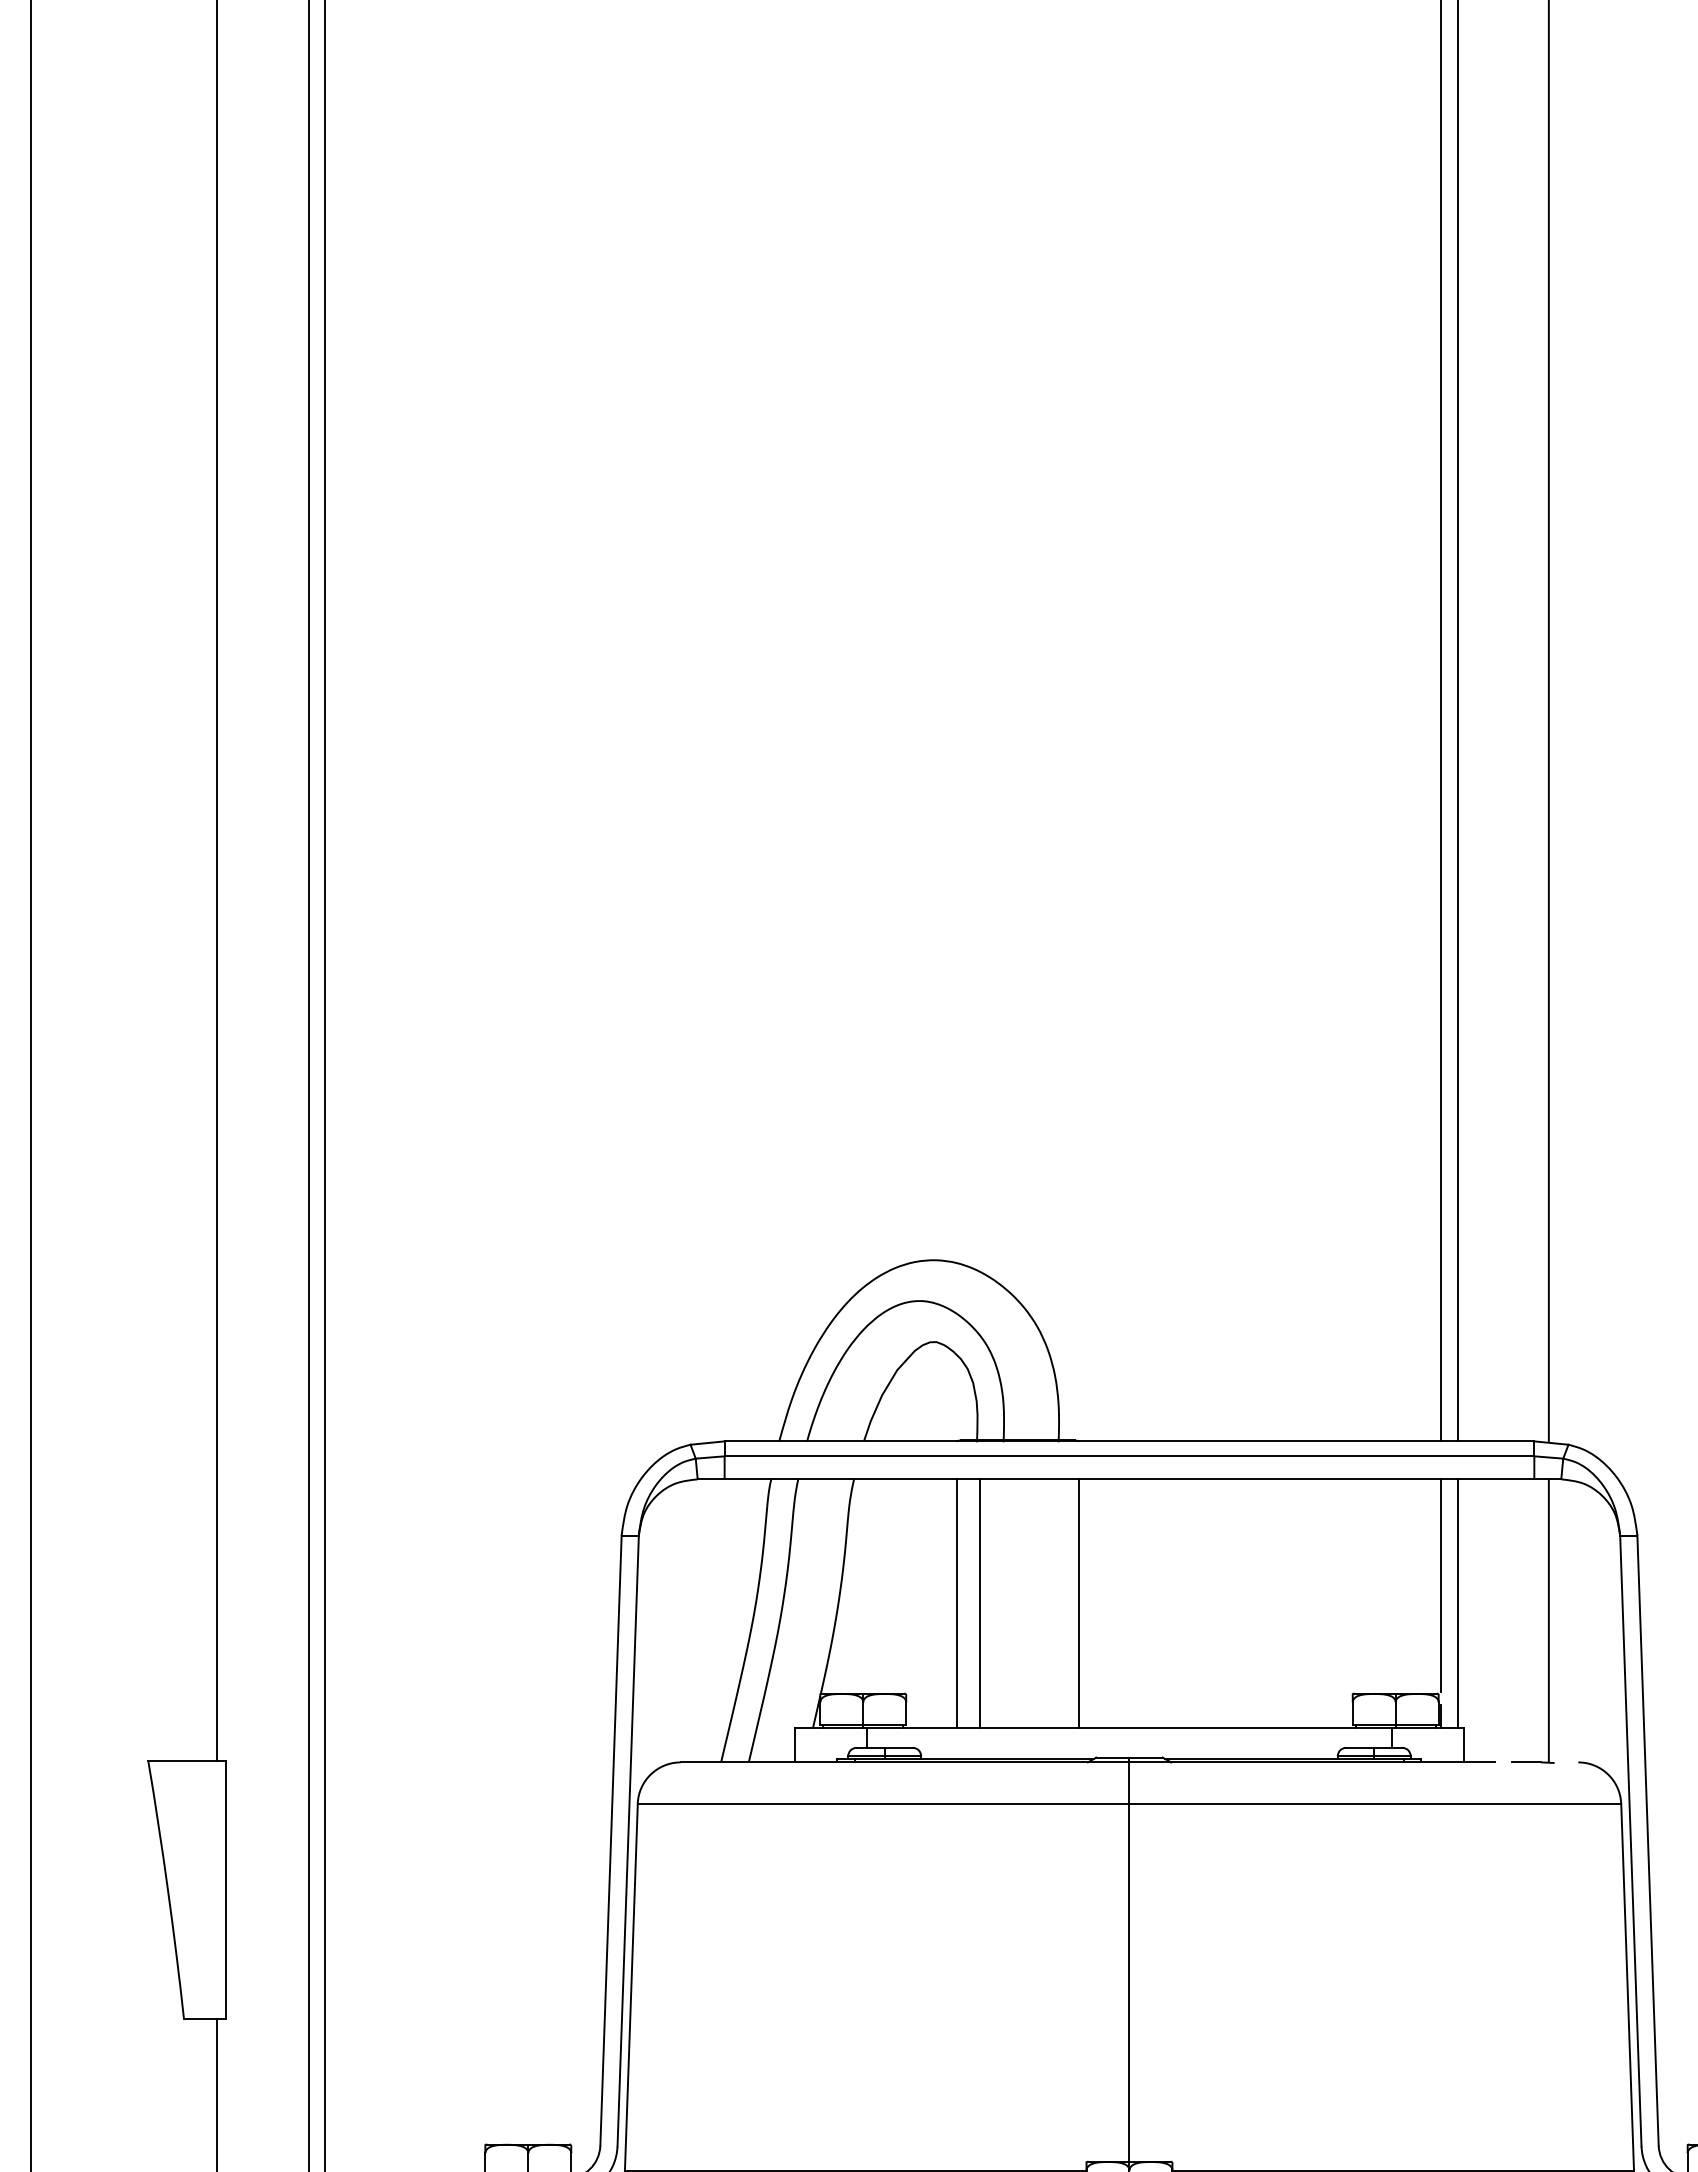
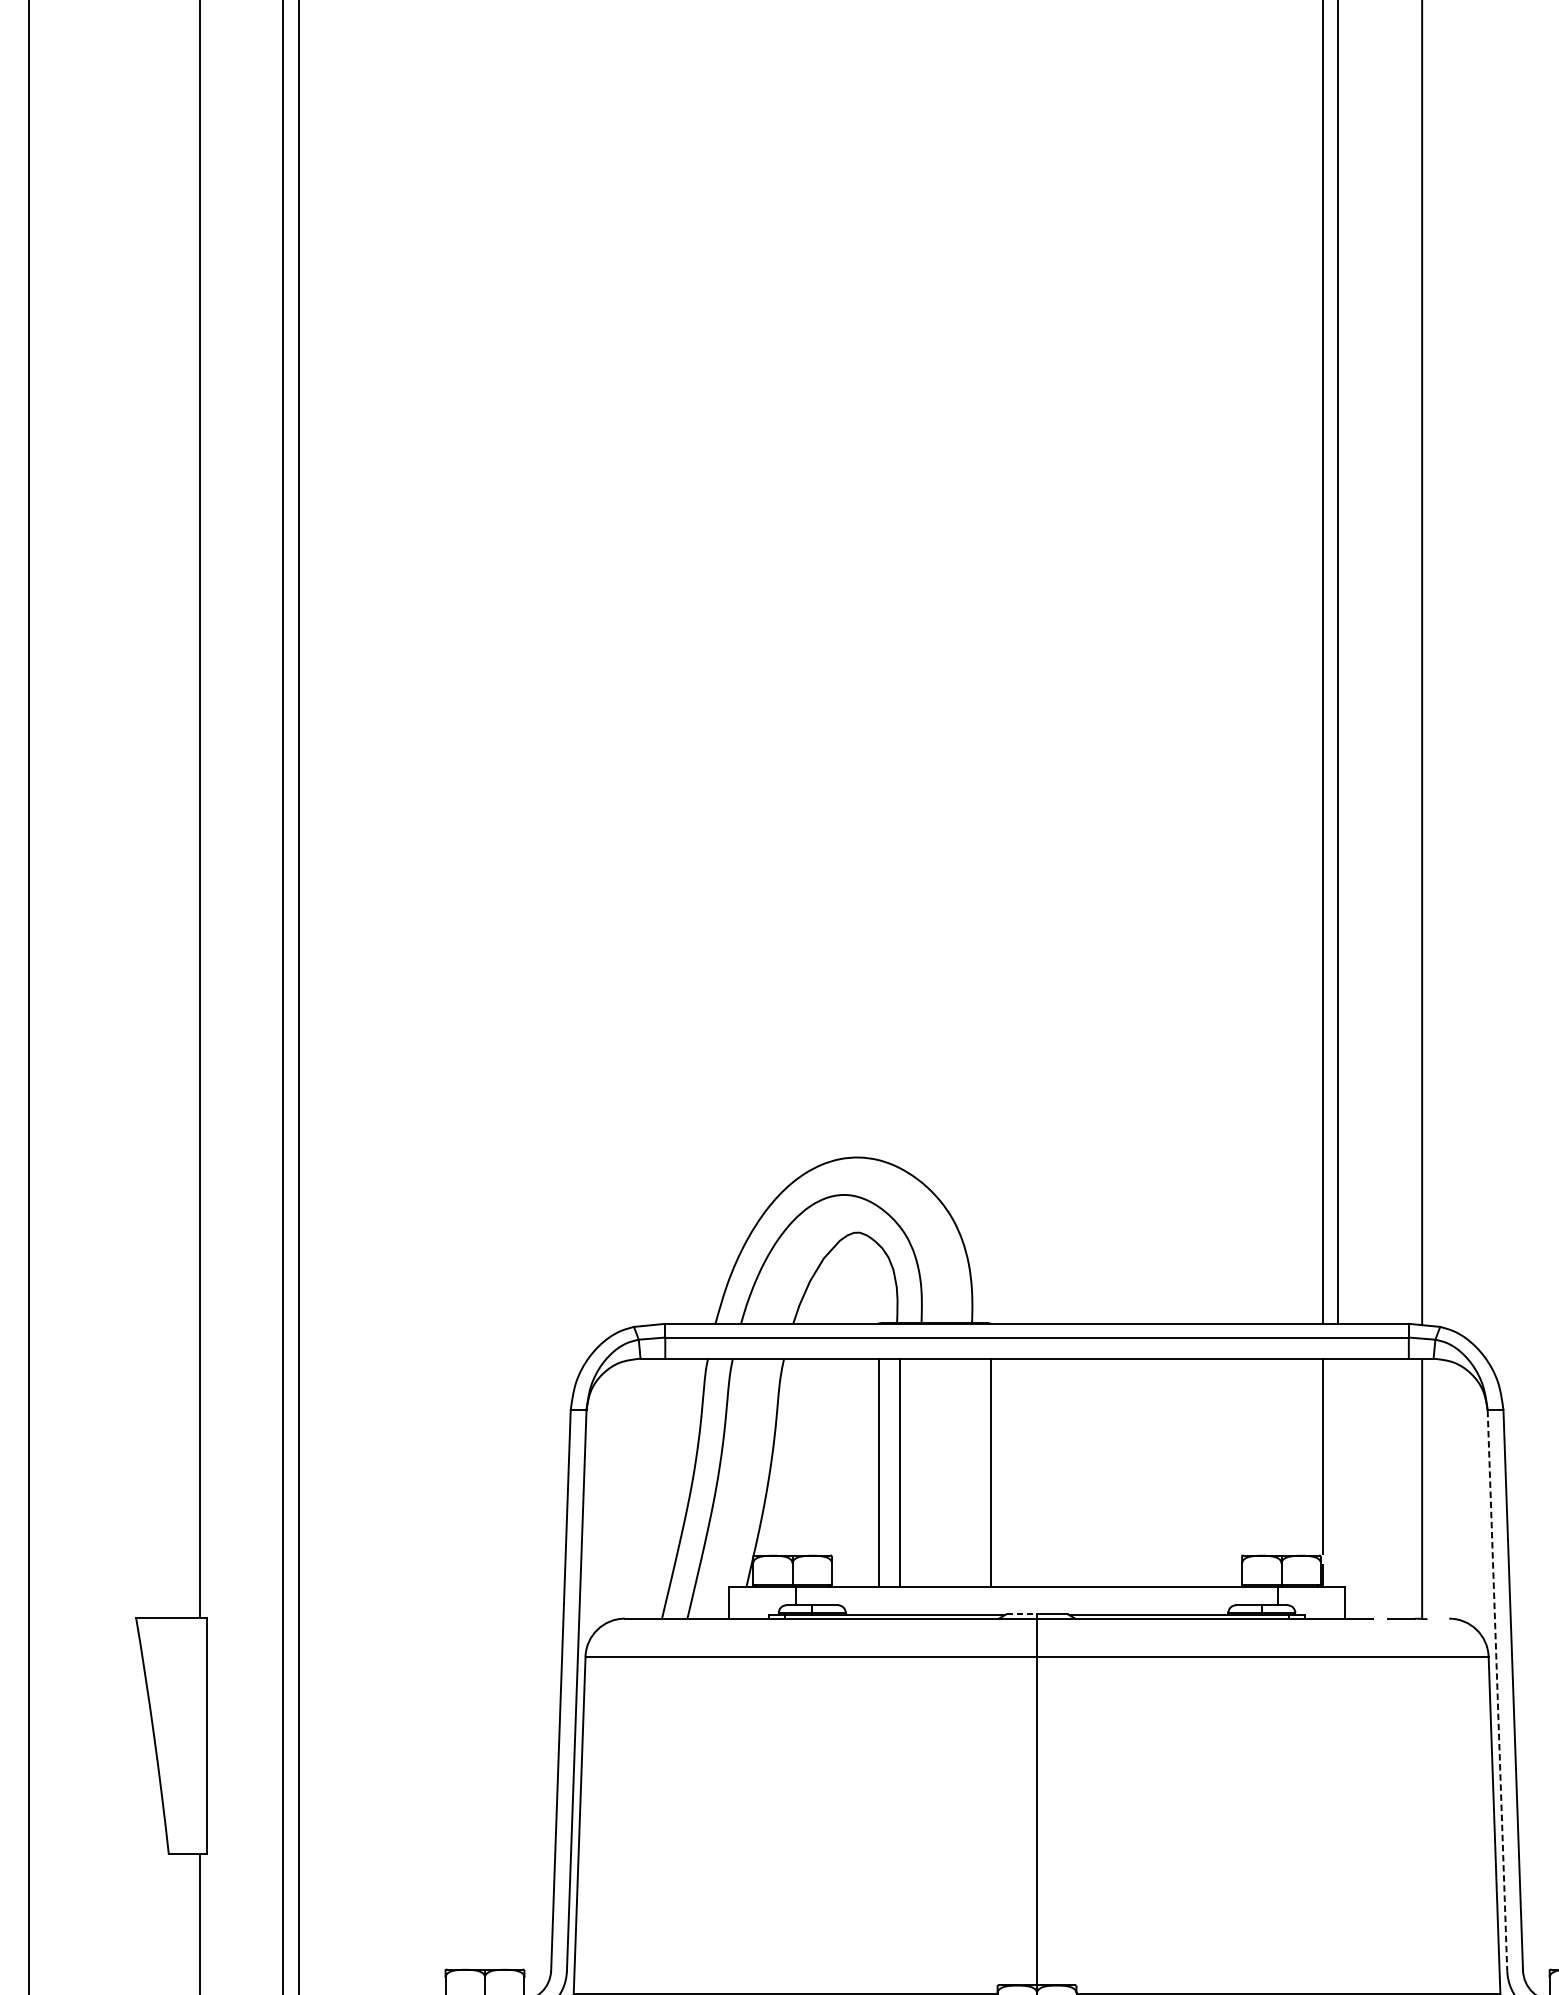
line: (1457, 1603) -> (1338, 1472), removed
line: (1112, 1757) -> (1021, 1614), solid -> dashed
line: (1630, 1841) -> (1497, 1691), solid -> dashed

